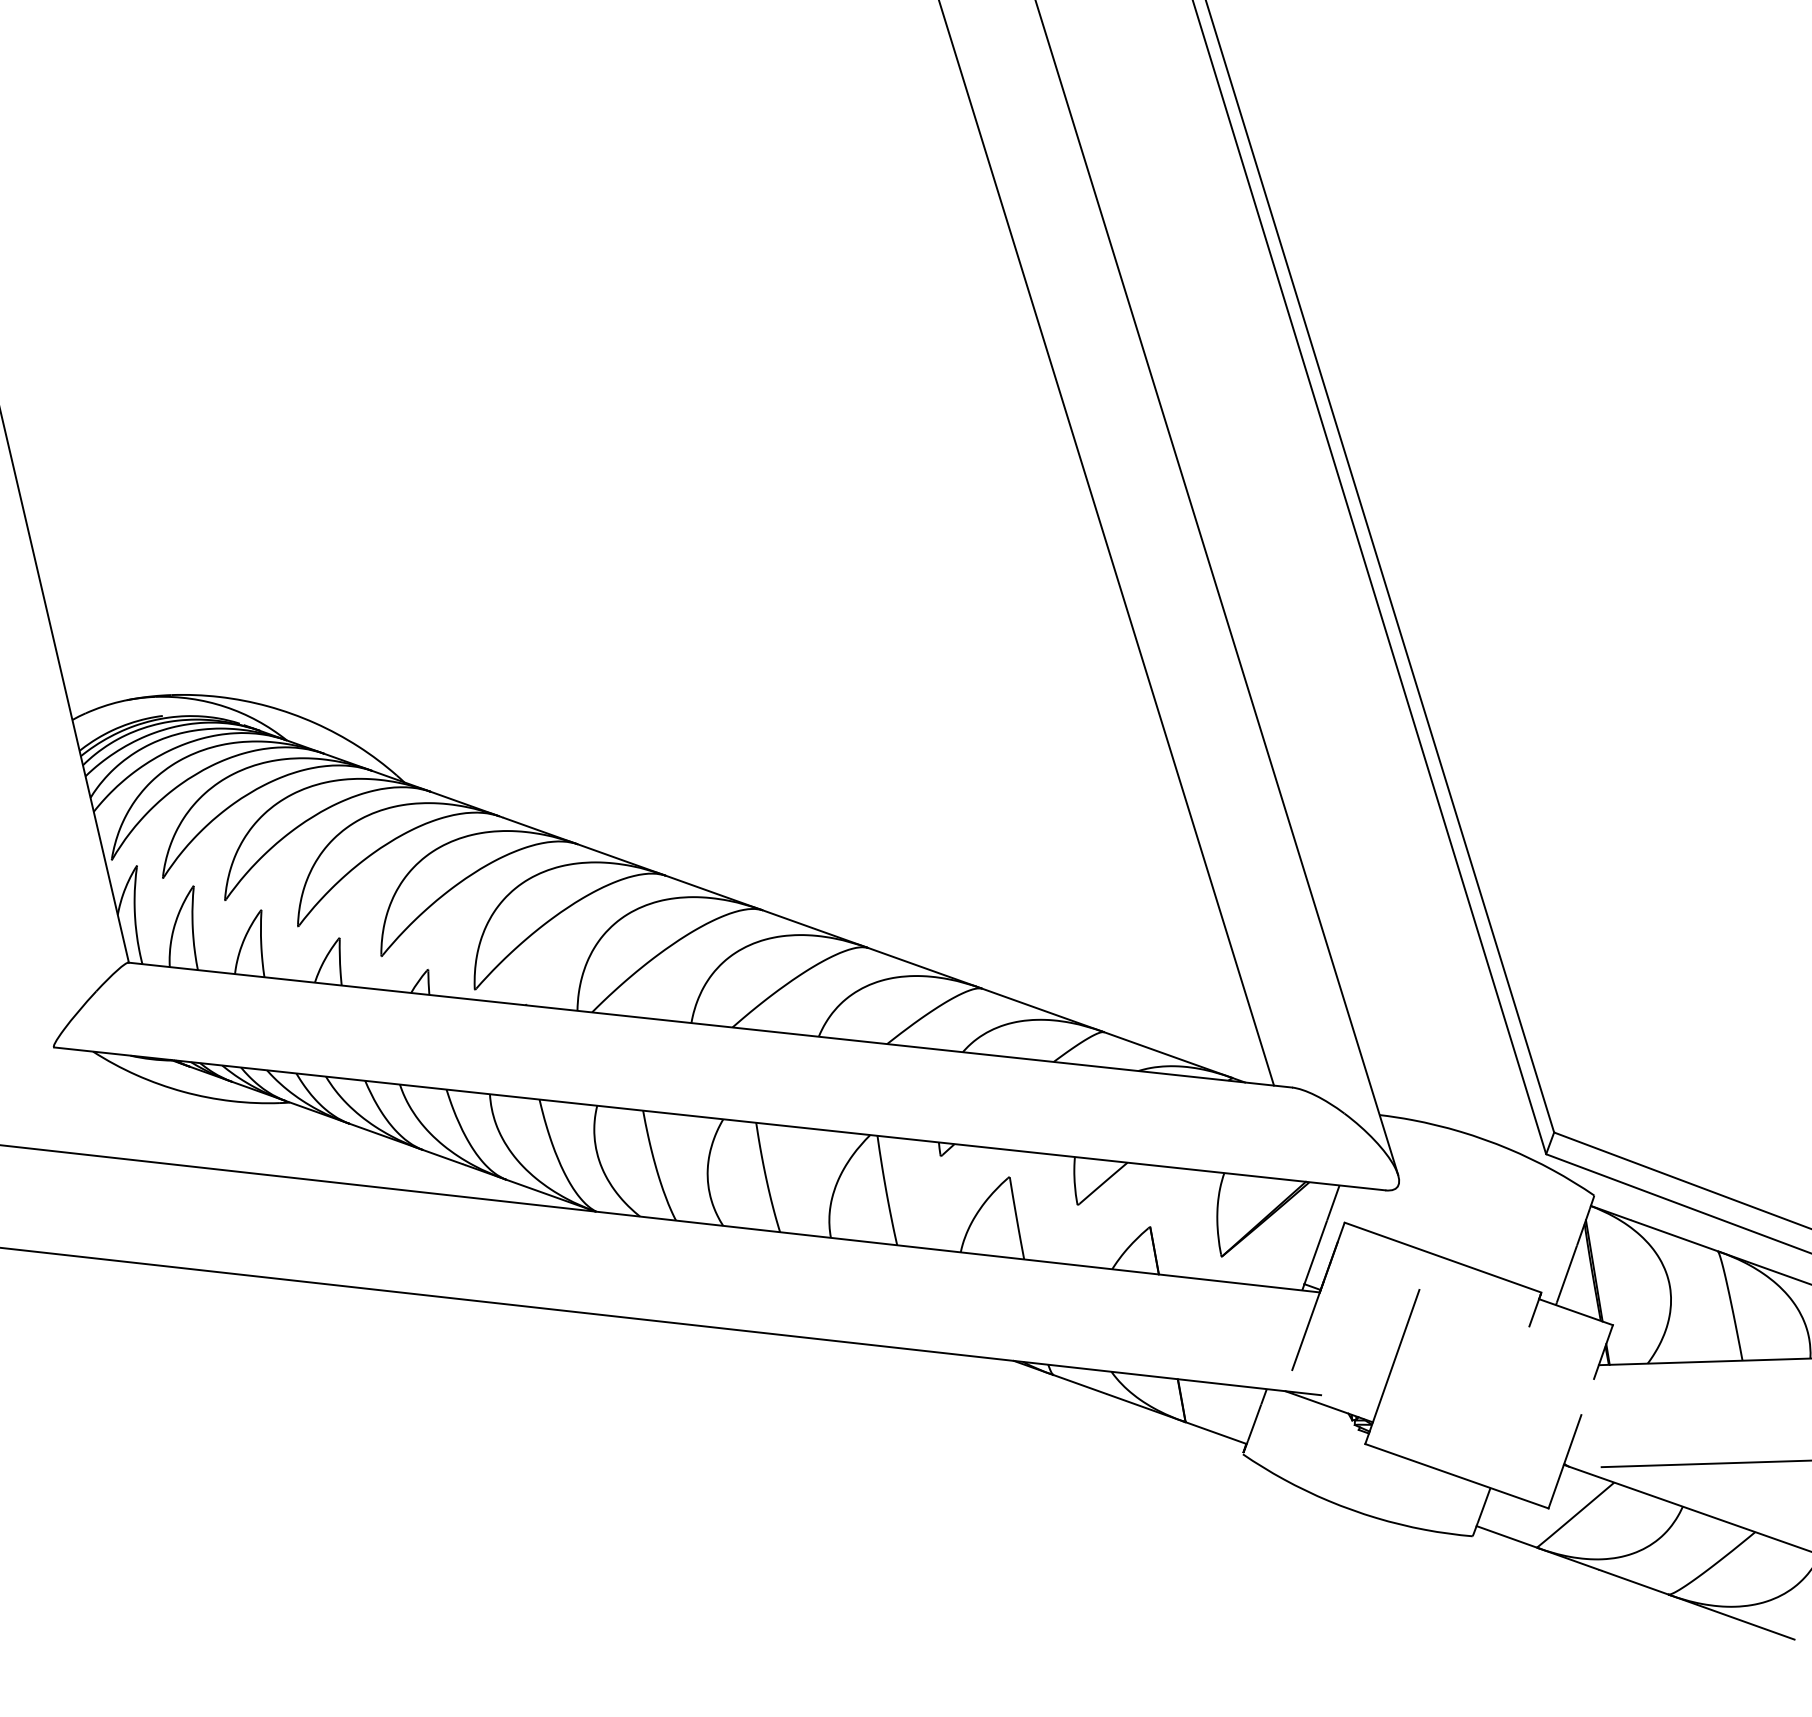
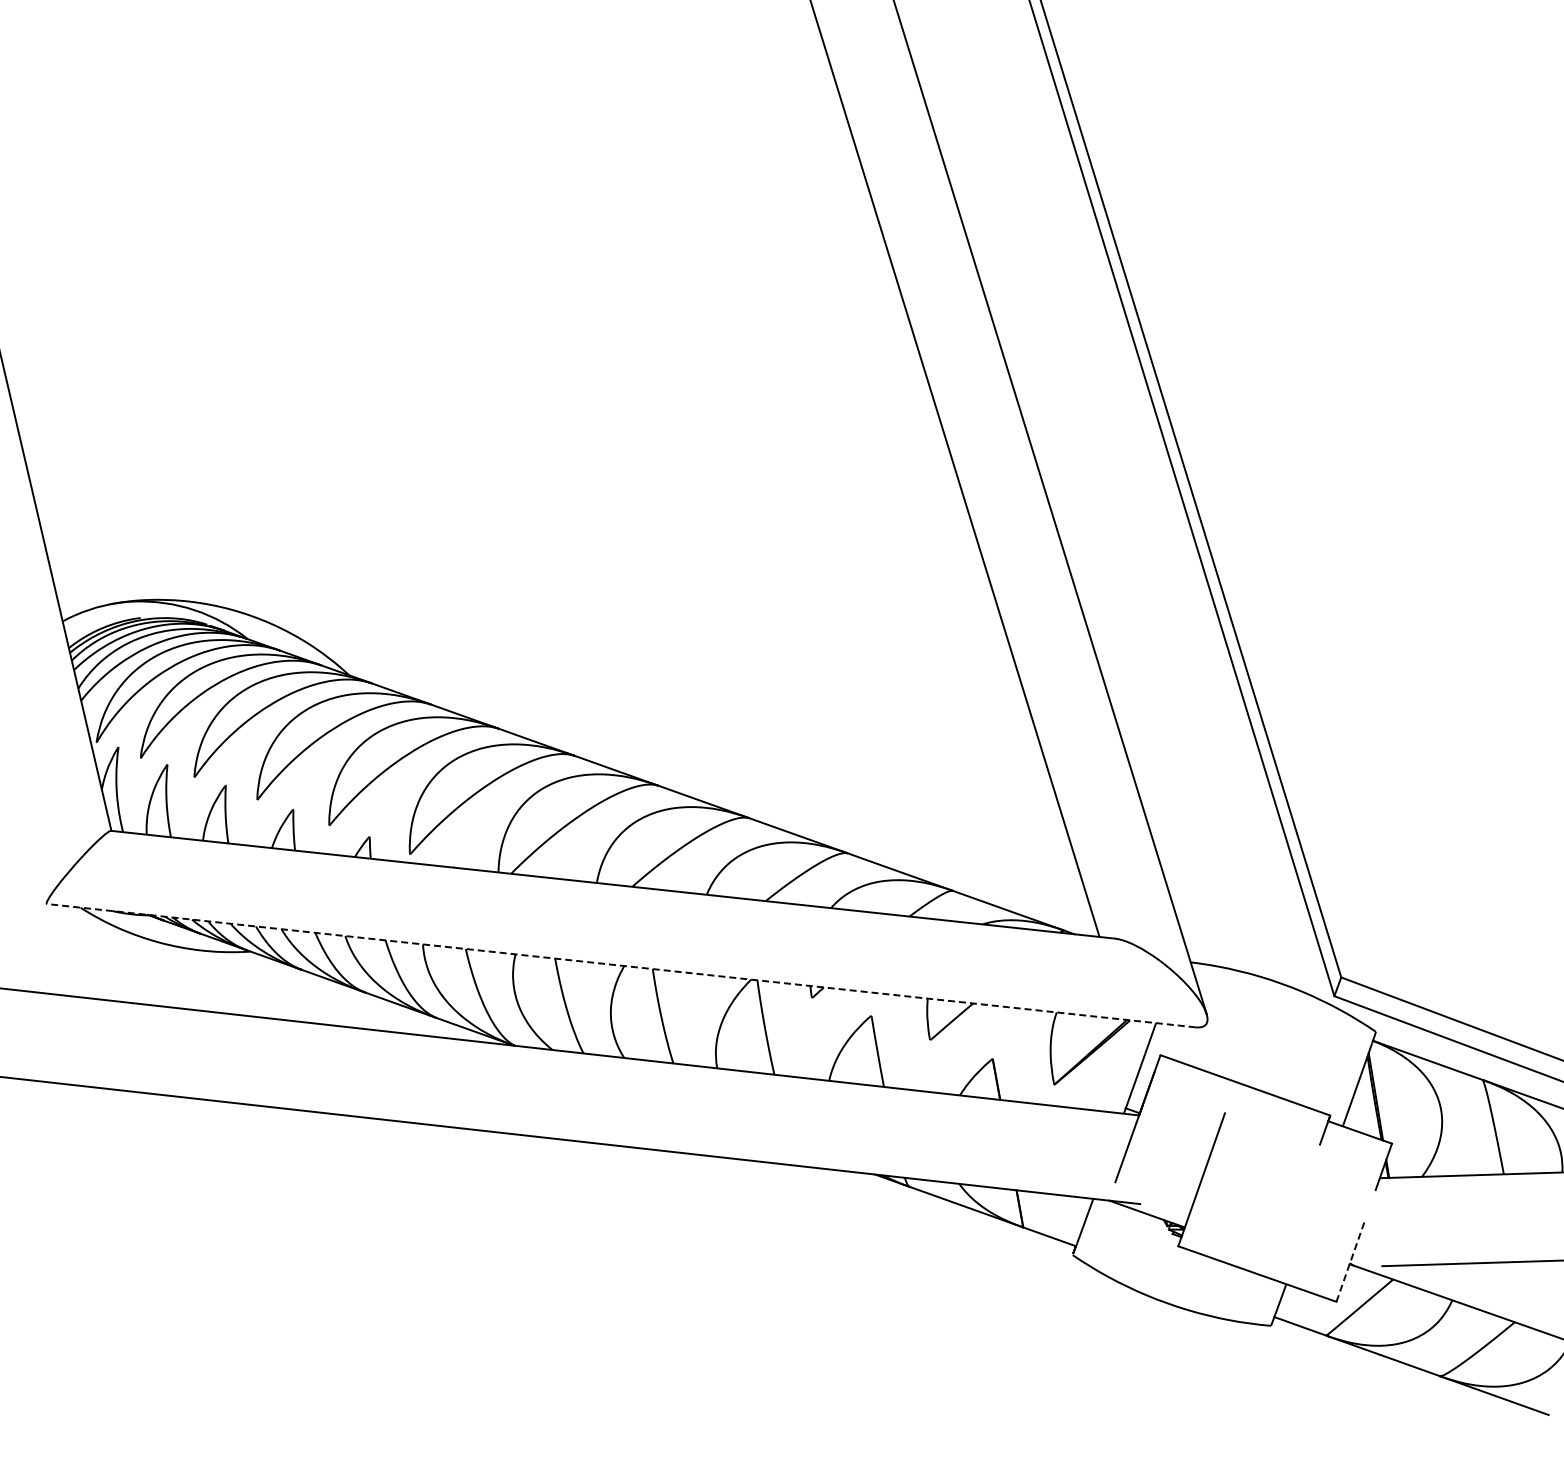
line: (719, 1118) -> (621, 965), solid -> dashed
line: (1564, 1461) -> (1350, 1261), solid -> dashed

